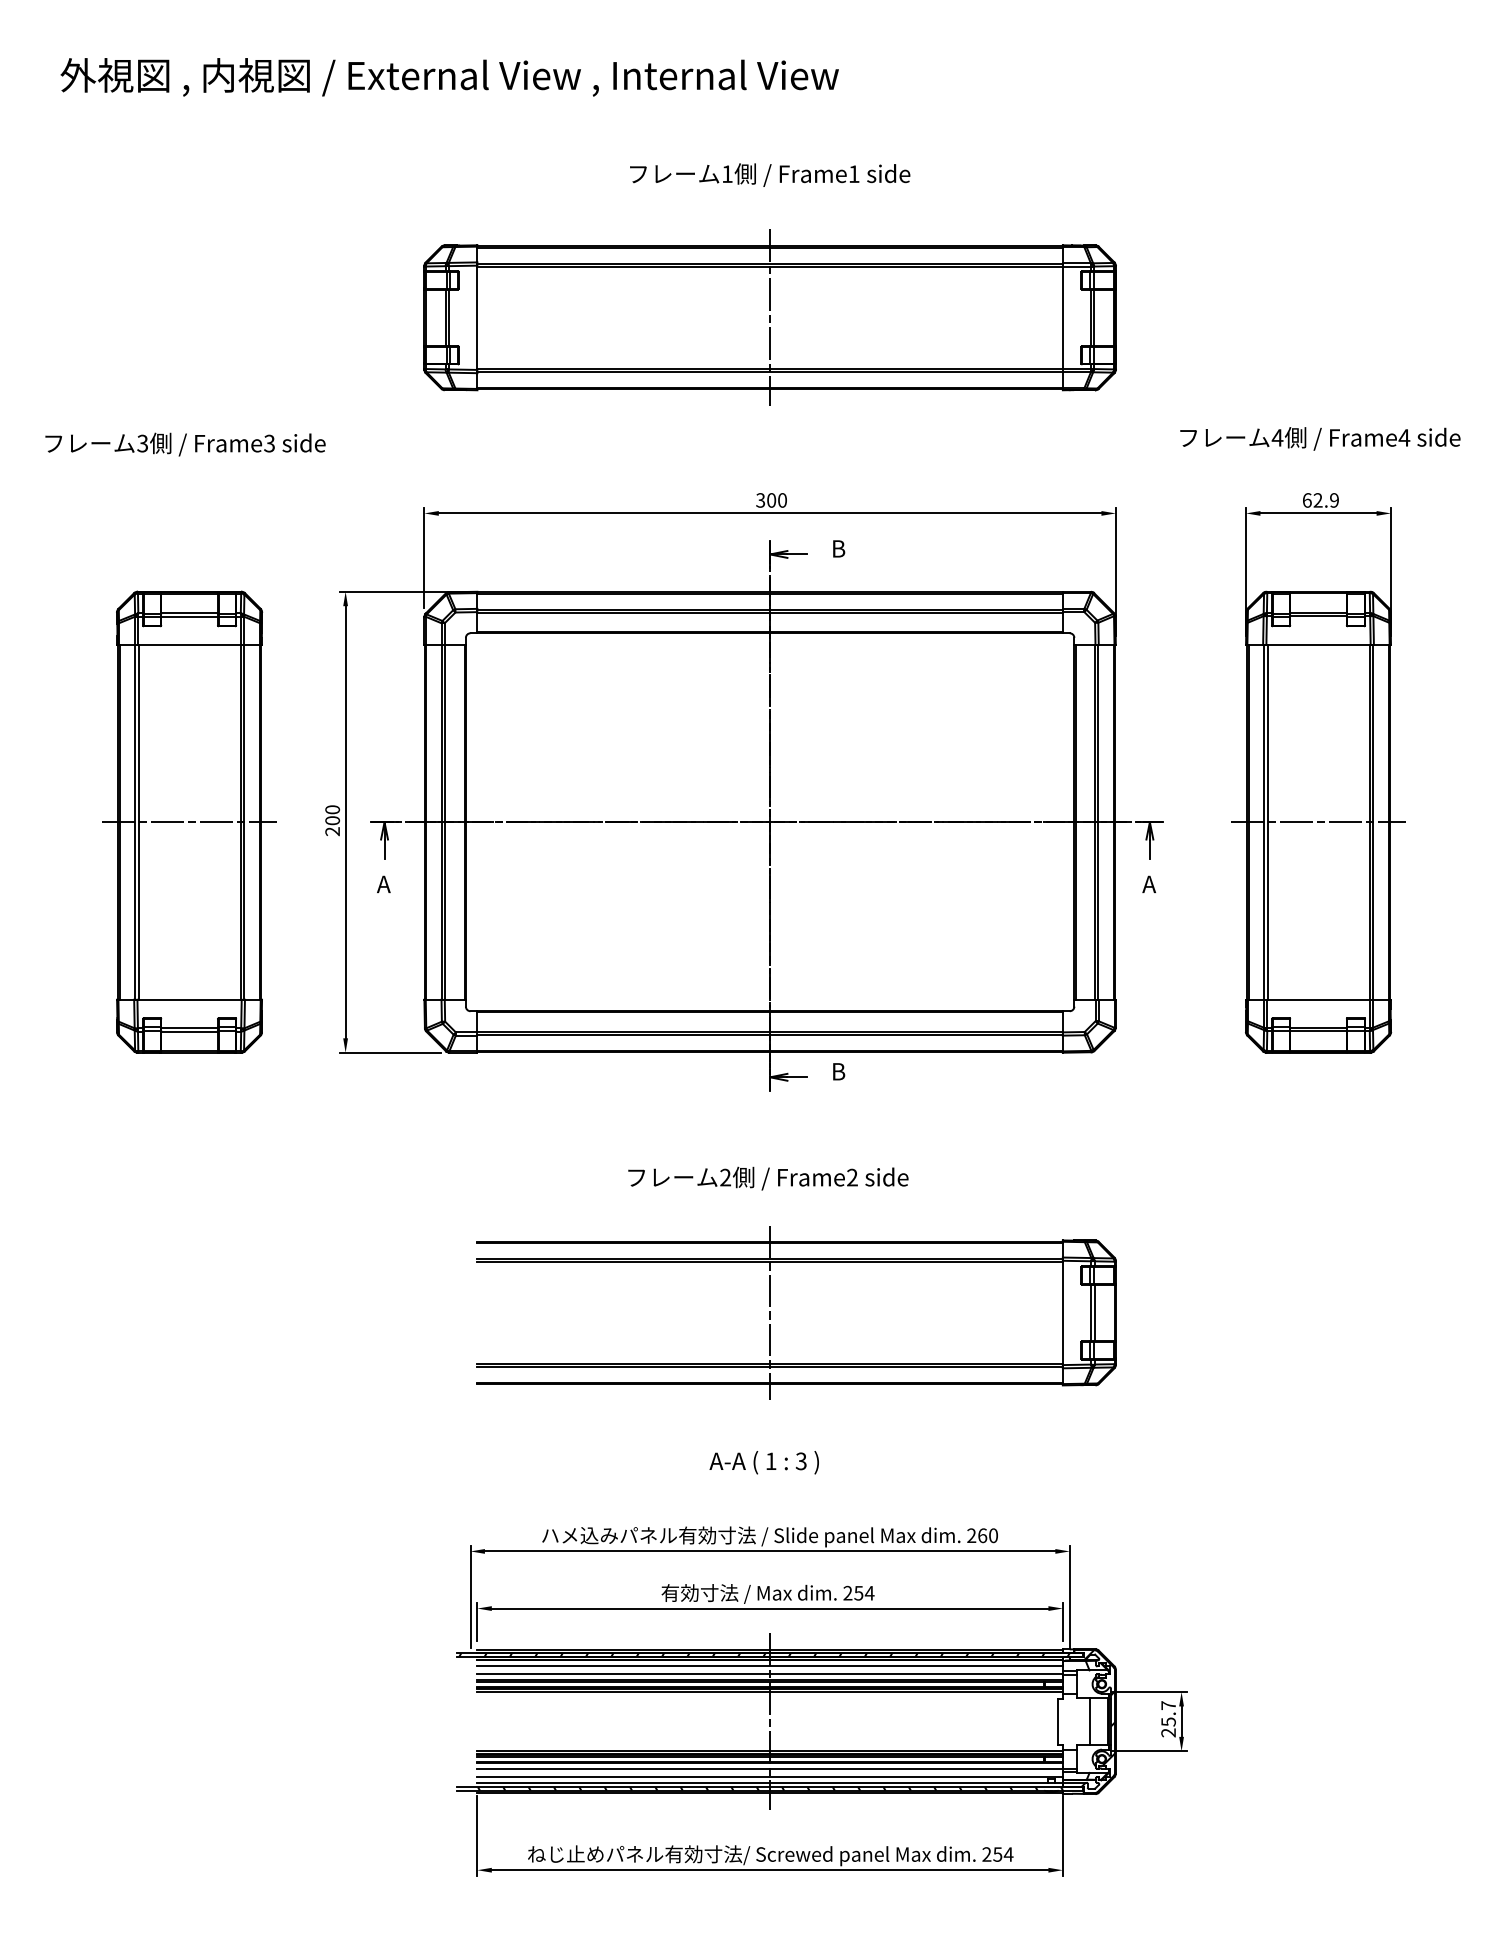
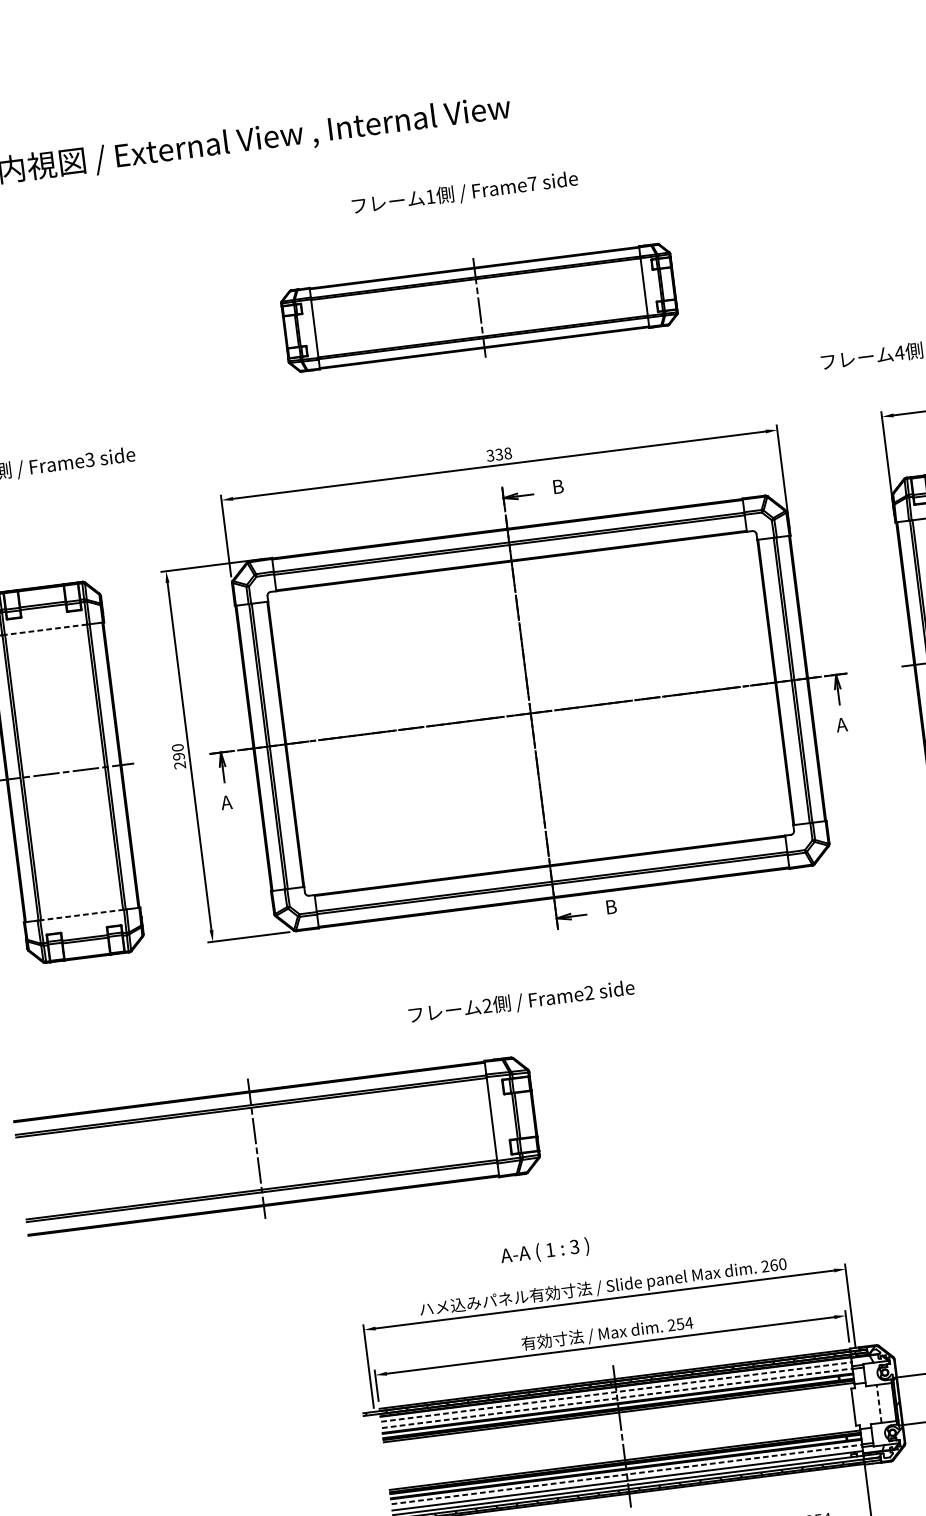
text: (854, 173) -> (532, 183), Frame1 -> Frame7
part: (769, 317) -> (479, 307), size x0.7
text: (777, 500) -> (504, 454), 300 -> 338
line: (189, 644) -> (46, 629), solid -> dashed
text: (332, 820) -> (178, 756), 200 -> 290
line: (189, 999) -> (82, 914), solid -> dashed
text: (768, 1178) -> (521, 1002), moved
part: (770, 1312) -> (256, 1148), moved
text: (763, 1462) -> (544, 1251), moved
line: (770, 1666) -> (616, 1392), solid -> dashed
line: (770, 1674) -> (617, 1398), solid -> dashed
line: (1089, 1721) -> (878, 1403), solid -> dashed
line: (770, 1769) -> (627, 1474), solid -> dashed

